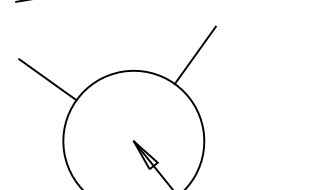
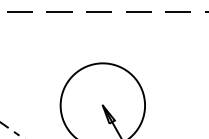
line: (195, 54) -> (147, 60), removed
line: (48, 79) -> (58, 60), removed

